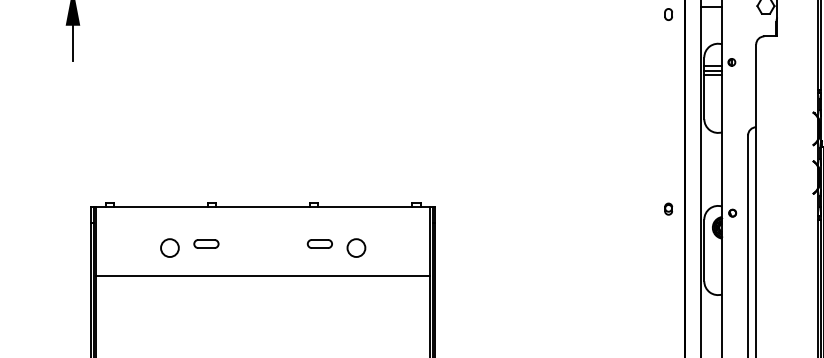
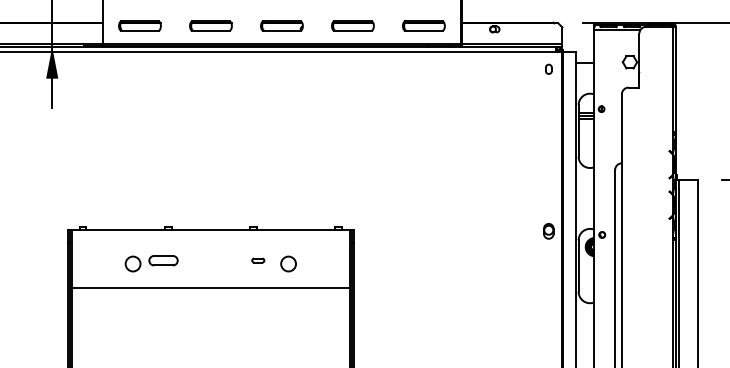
part: (668, 209) -> (548, 231), size x1.6
part: (206, 243) -> (163, 260), size x1.4
part: (320, 243) -> (258, 260), size x0.6

